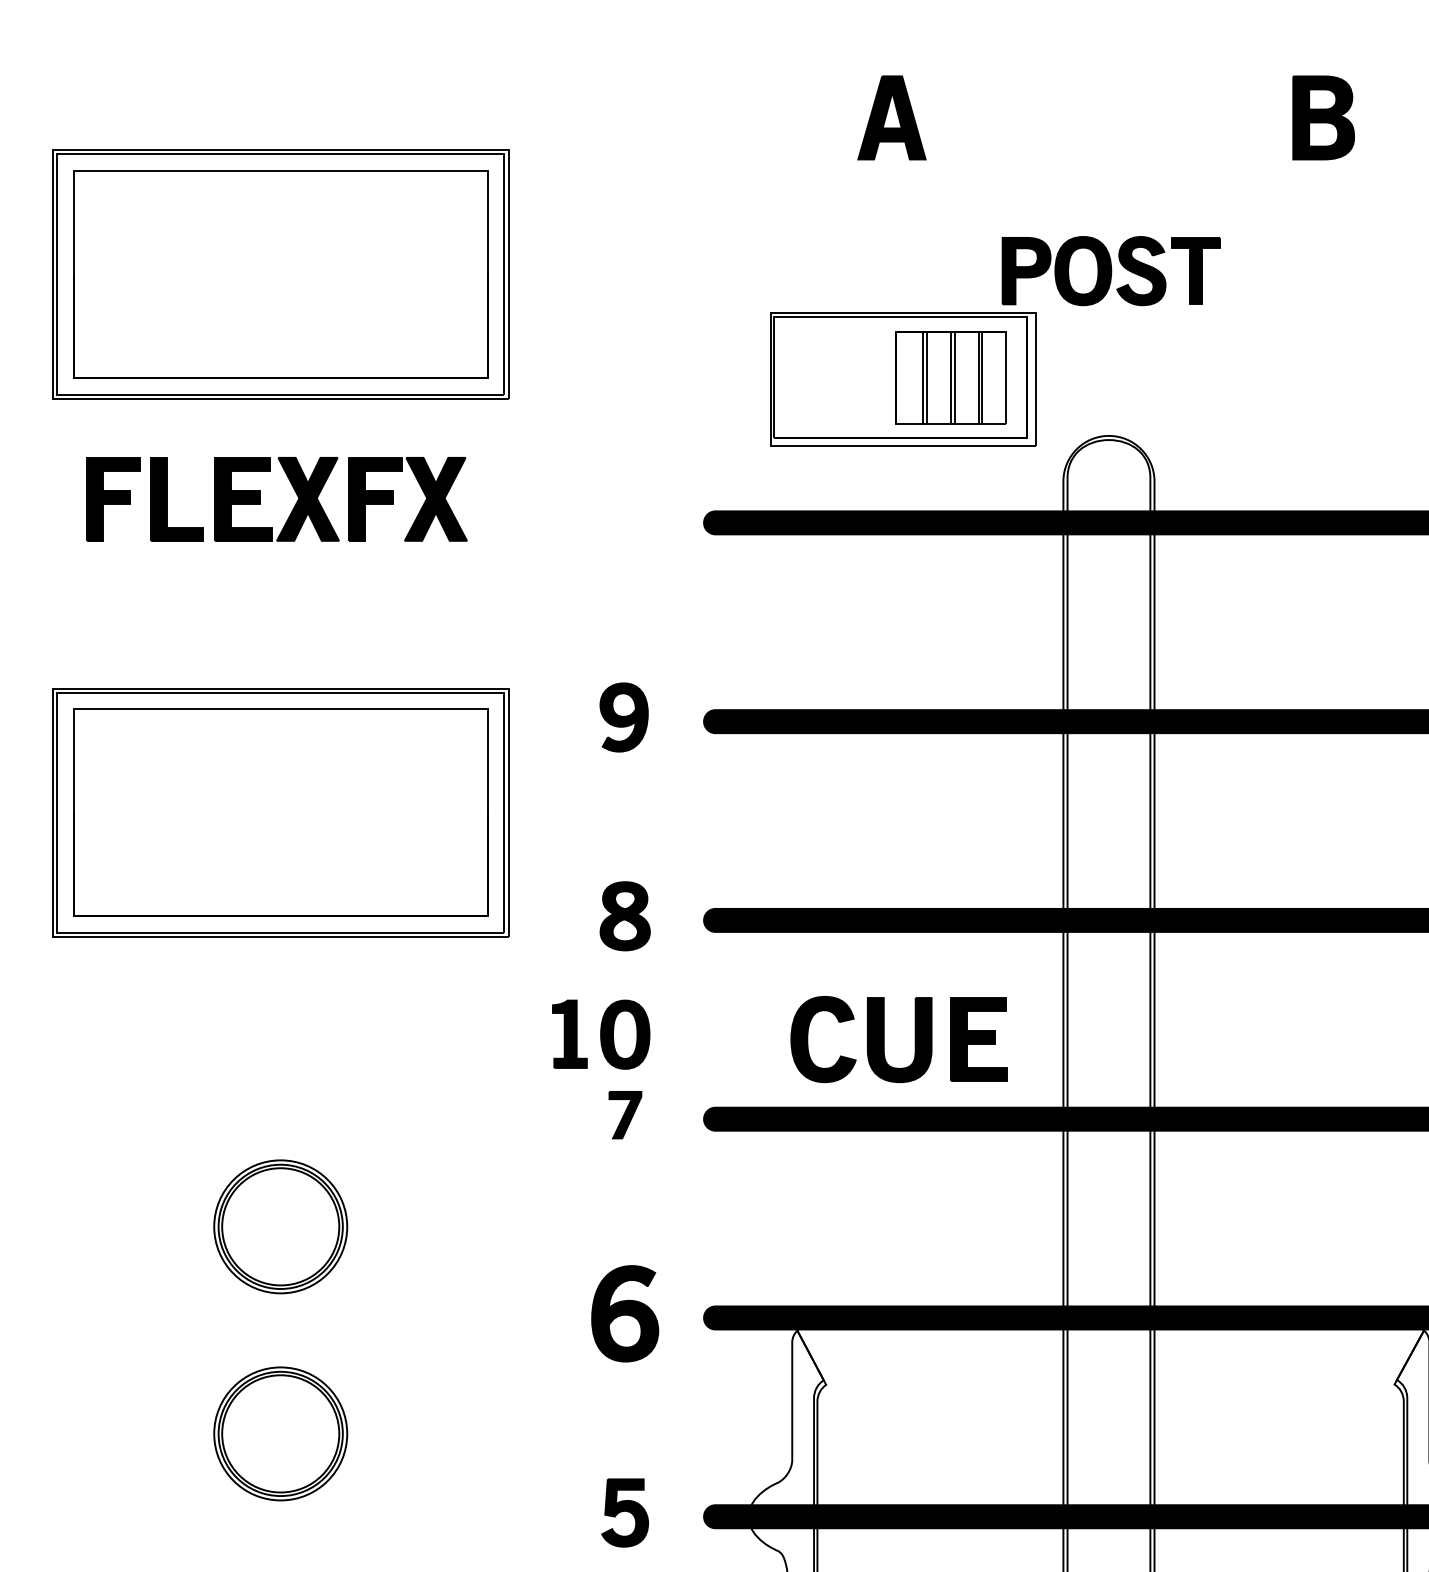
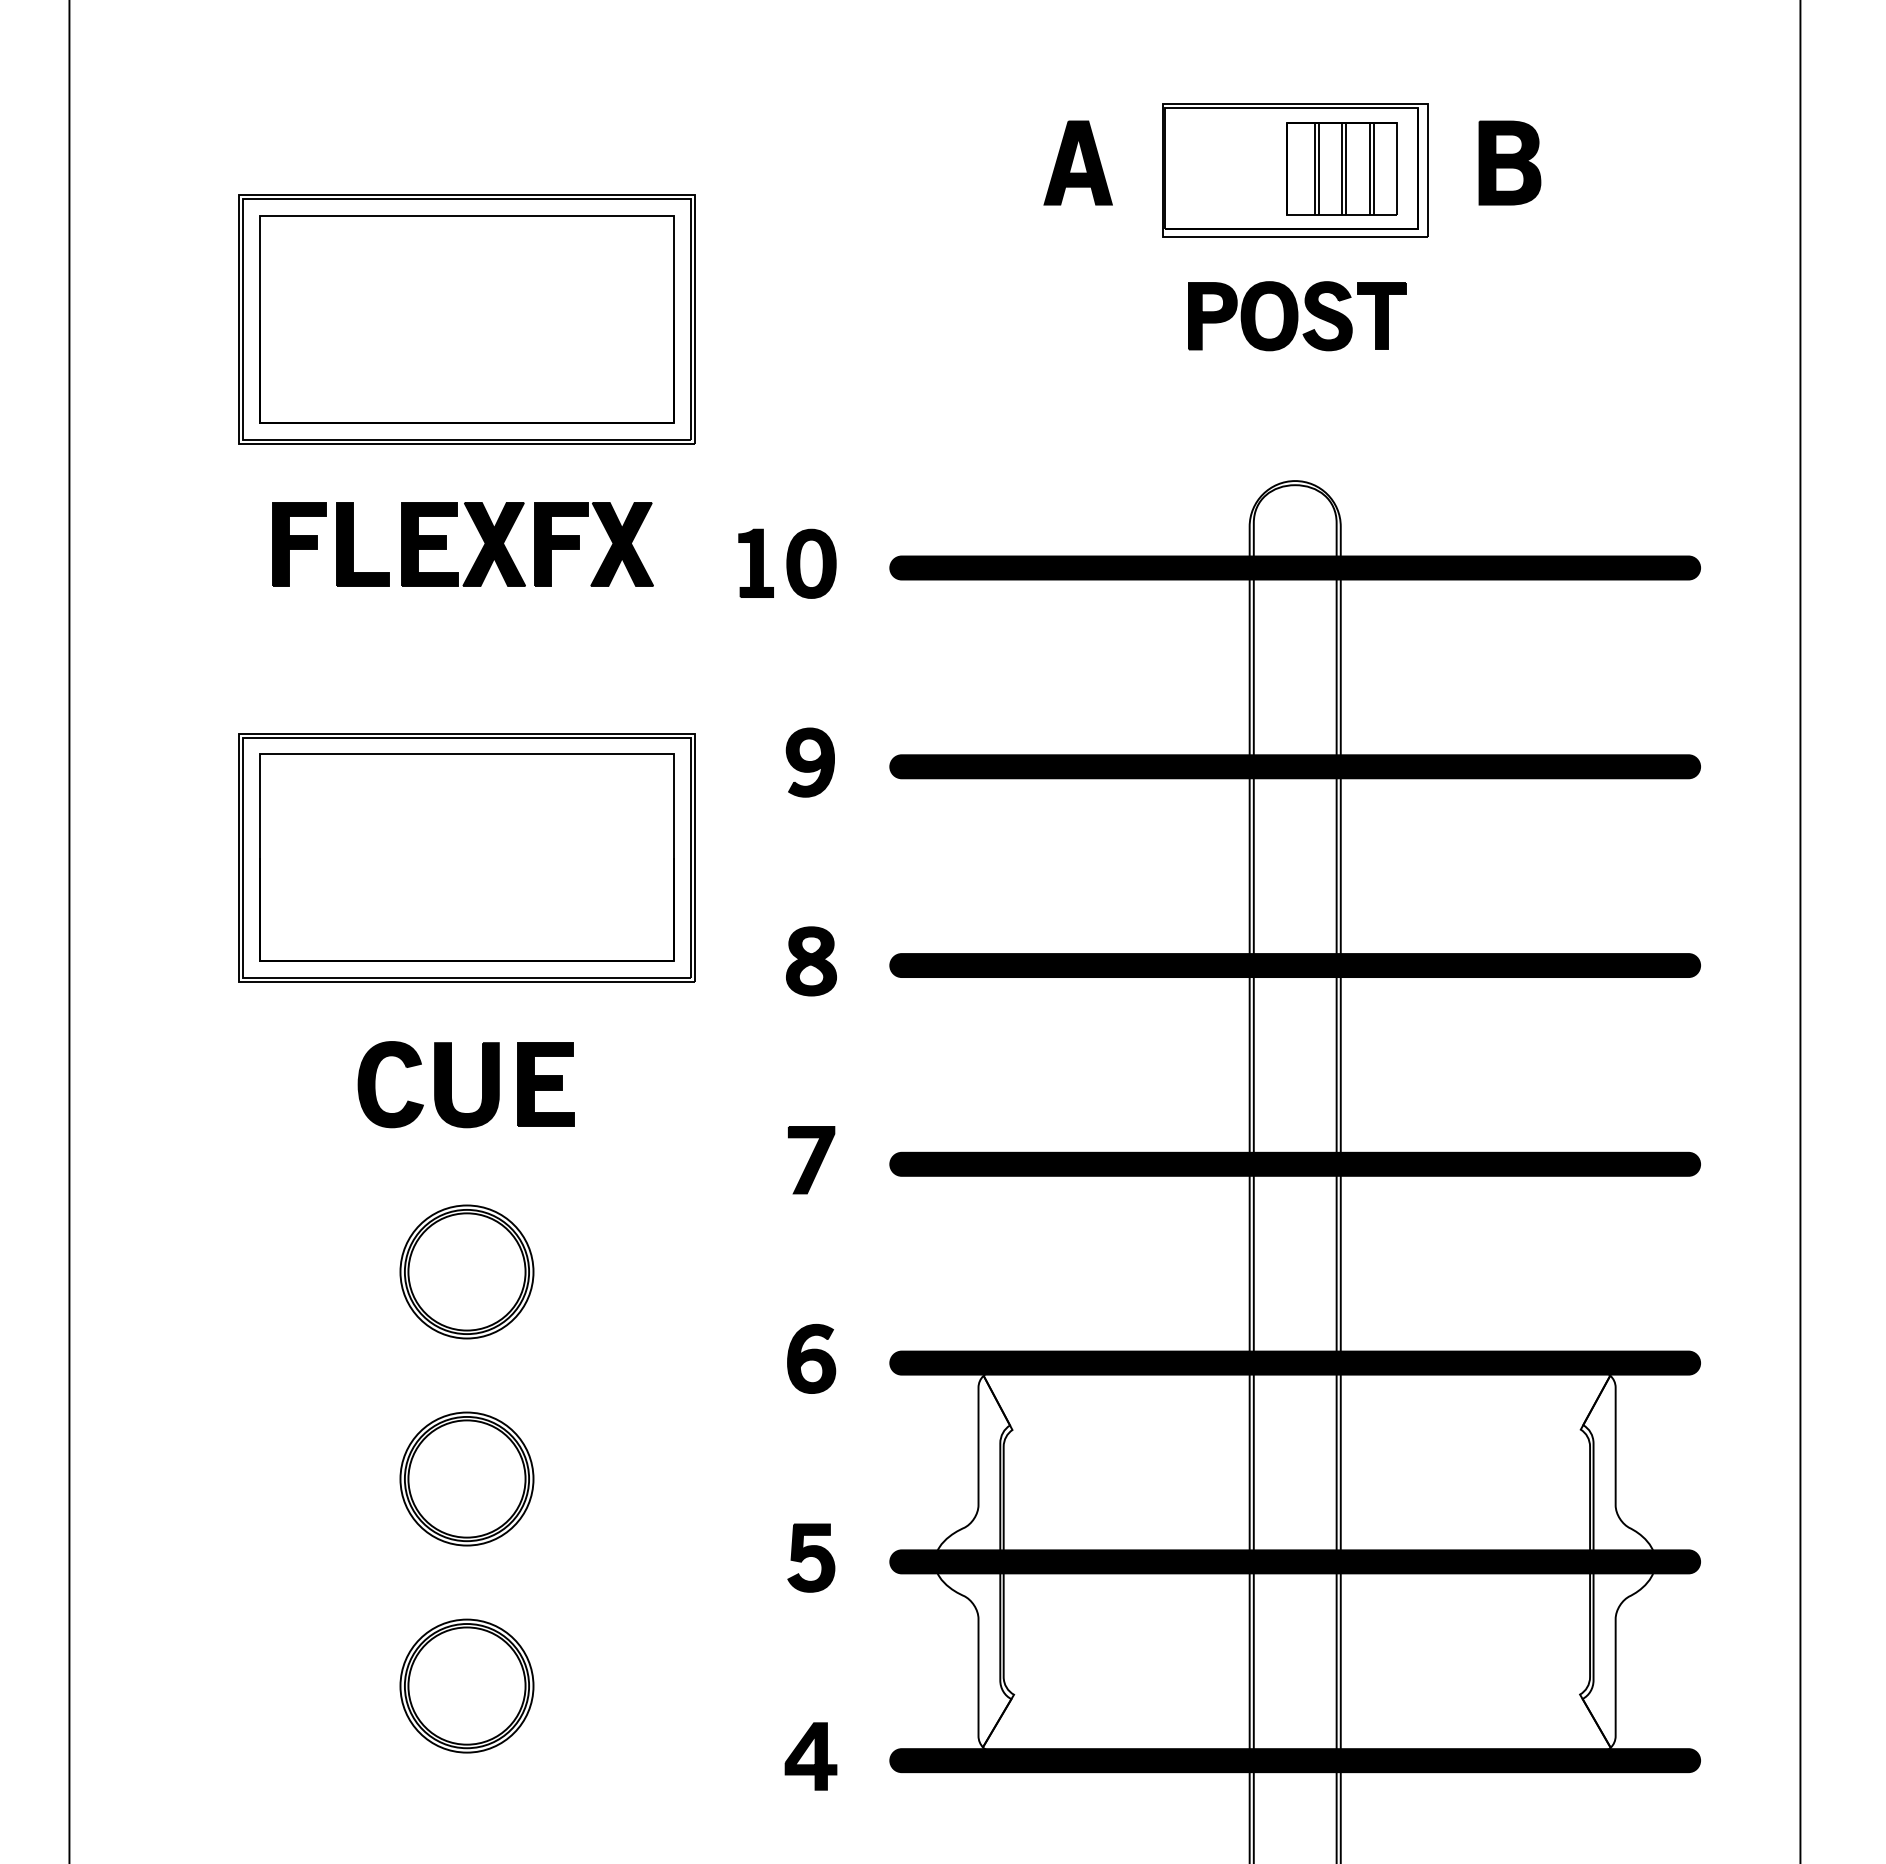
part: (904, 379) -> (1295, 170), moved
part: (601, 1034) -> (787, 563), moved
part: (884, 1039) -> (451, 1084), moved
part: (625, 1115) -> (811, 1160), size x1.43
part: (625, 1313) -> (811, 1358), size x0.71

